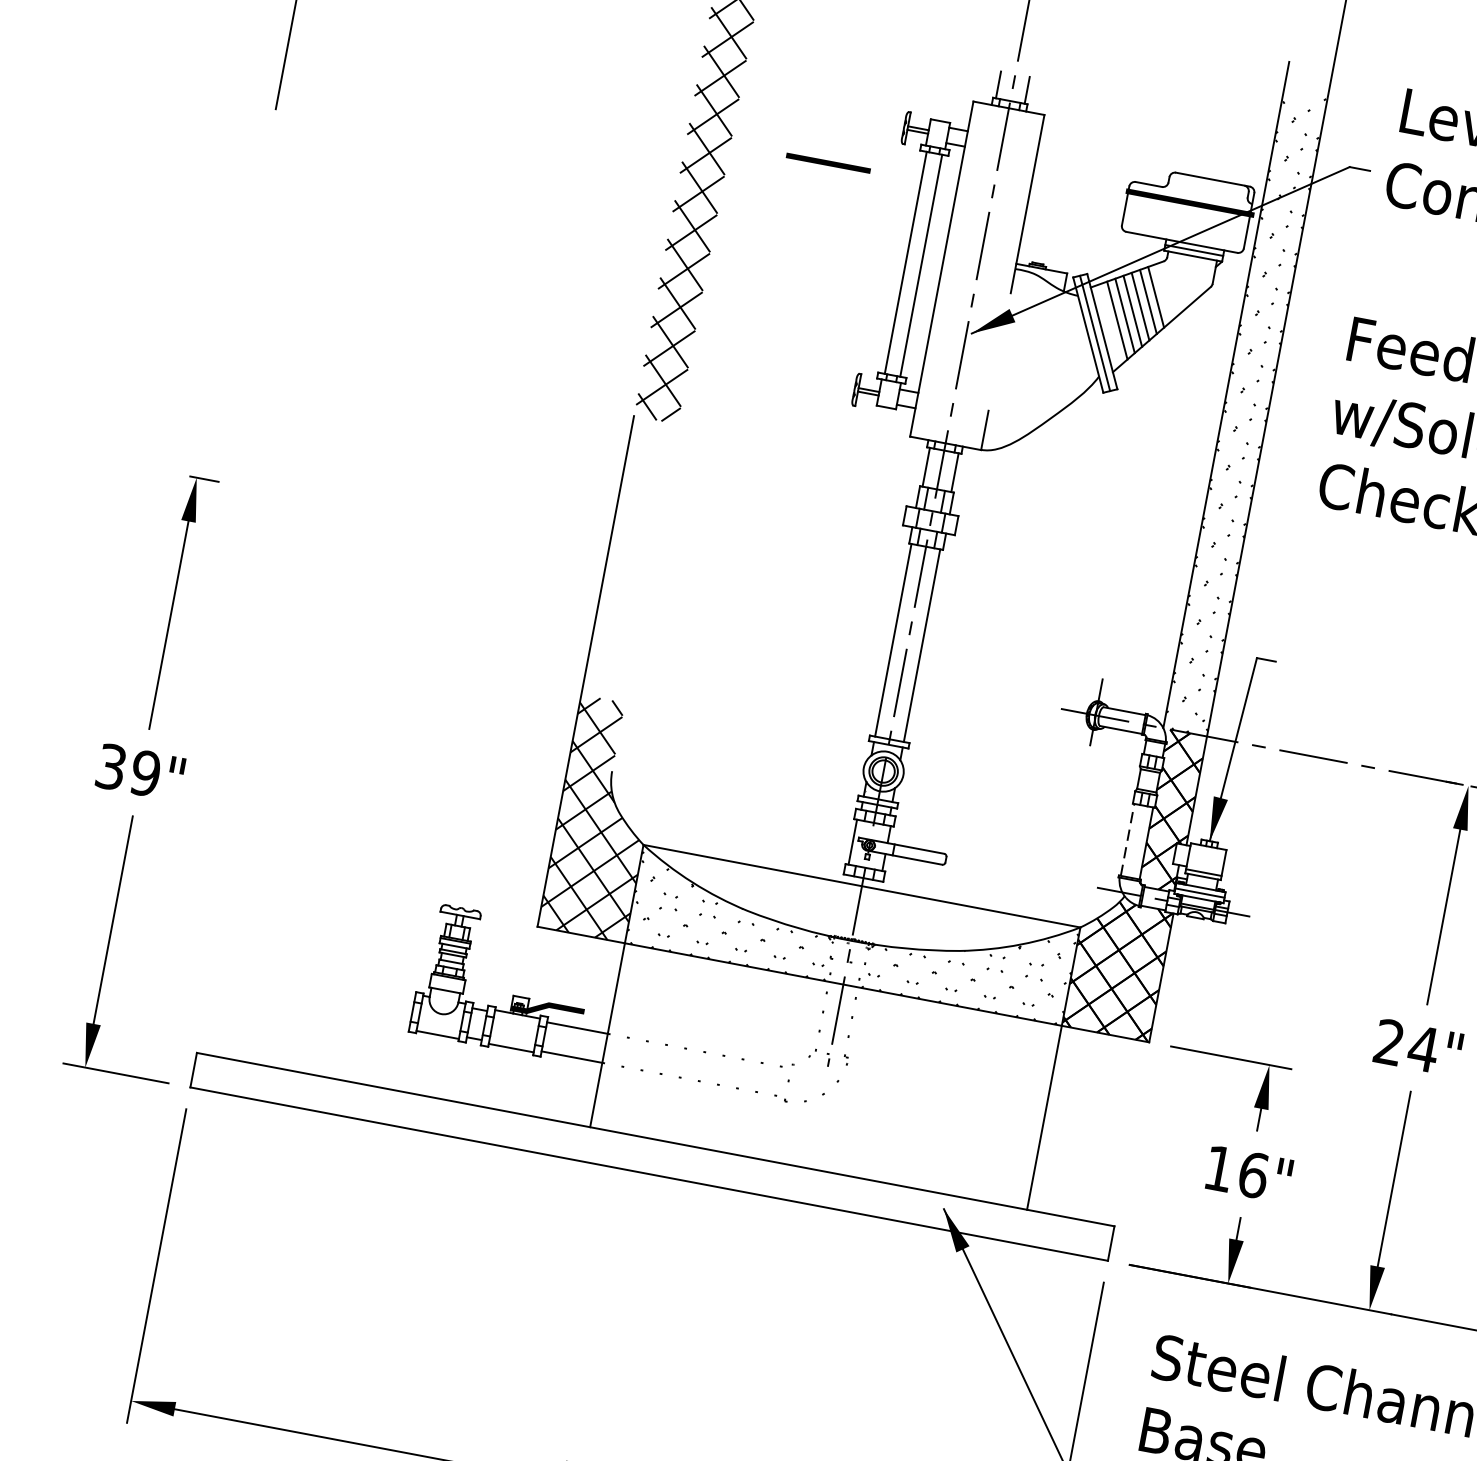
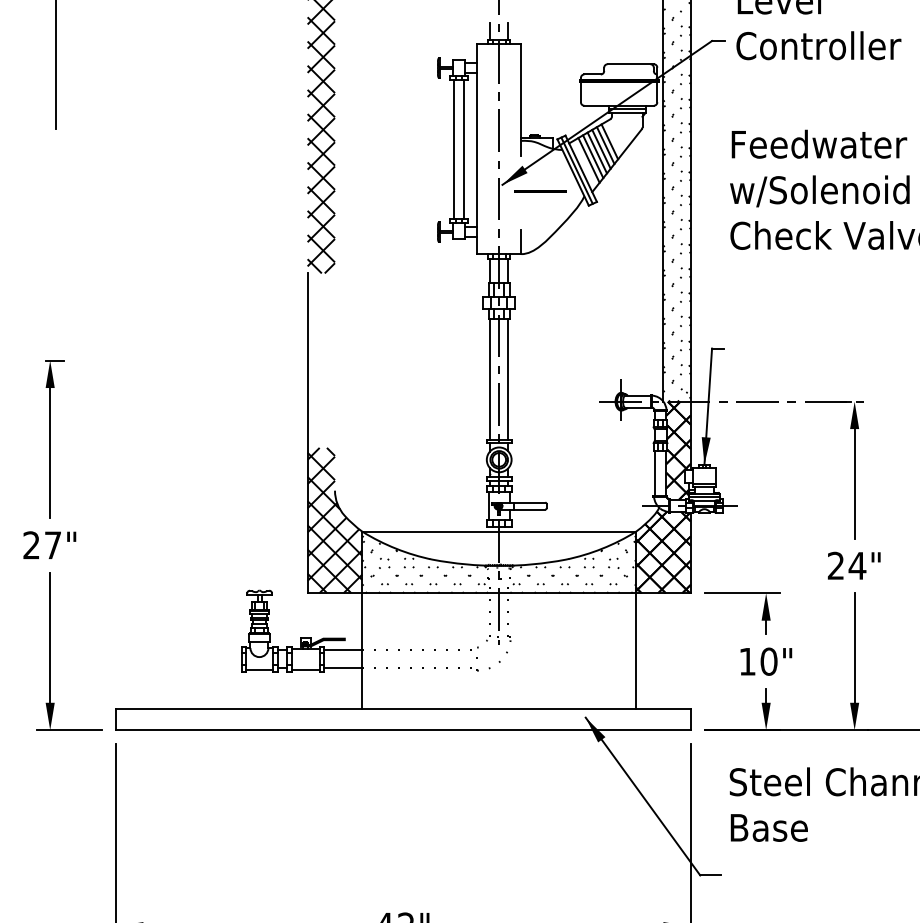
line: (828, 163) -> (540, 191), moved
text: (128, 770) -> (42, 545), 39" -> 27"
line: (1127, 840) -> (654, 473), dashed -> solid
text: (1252, 1174) -> (768, 661), 16" -> 10"

